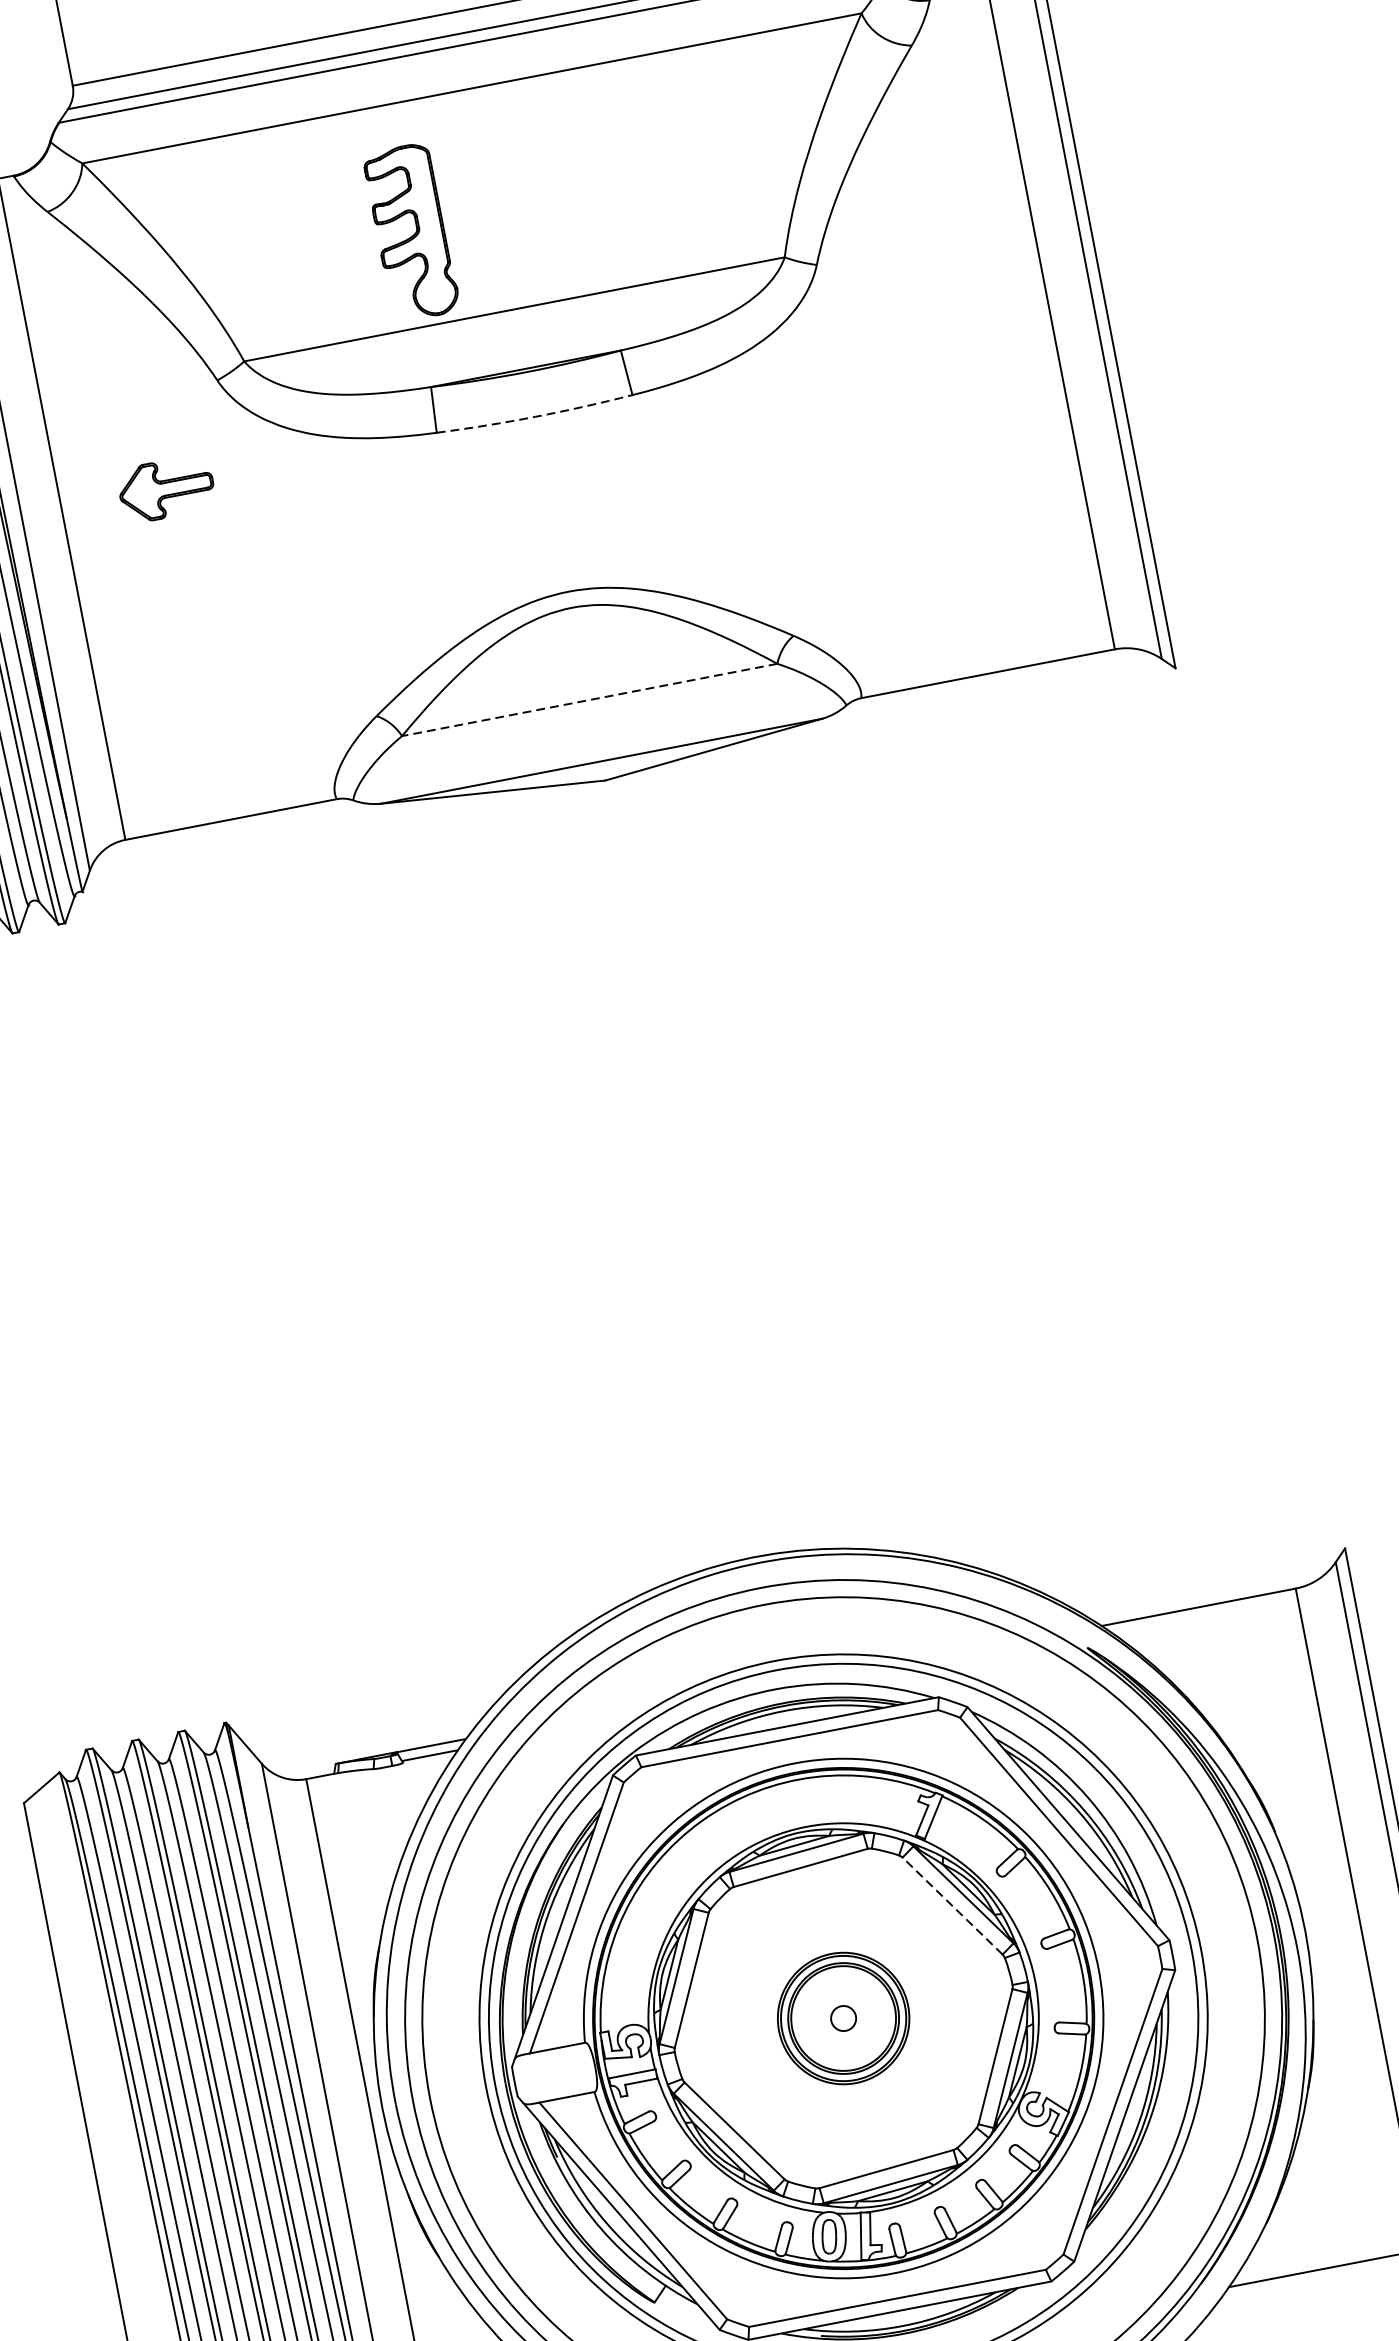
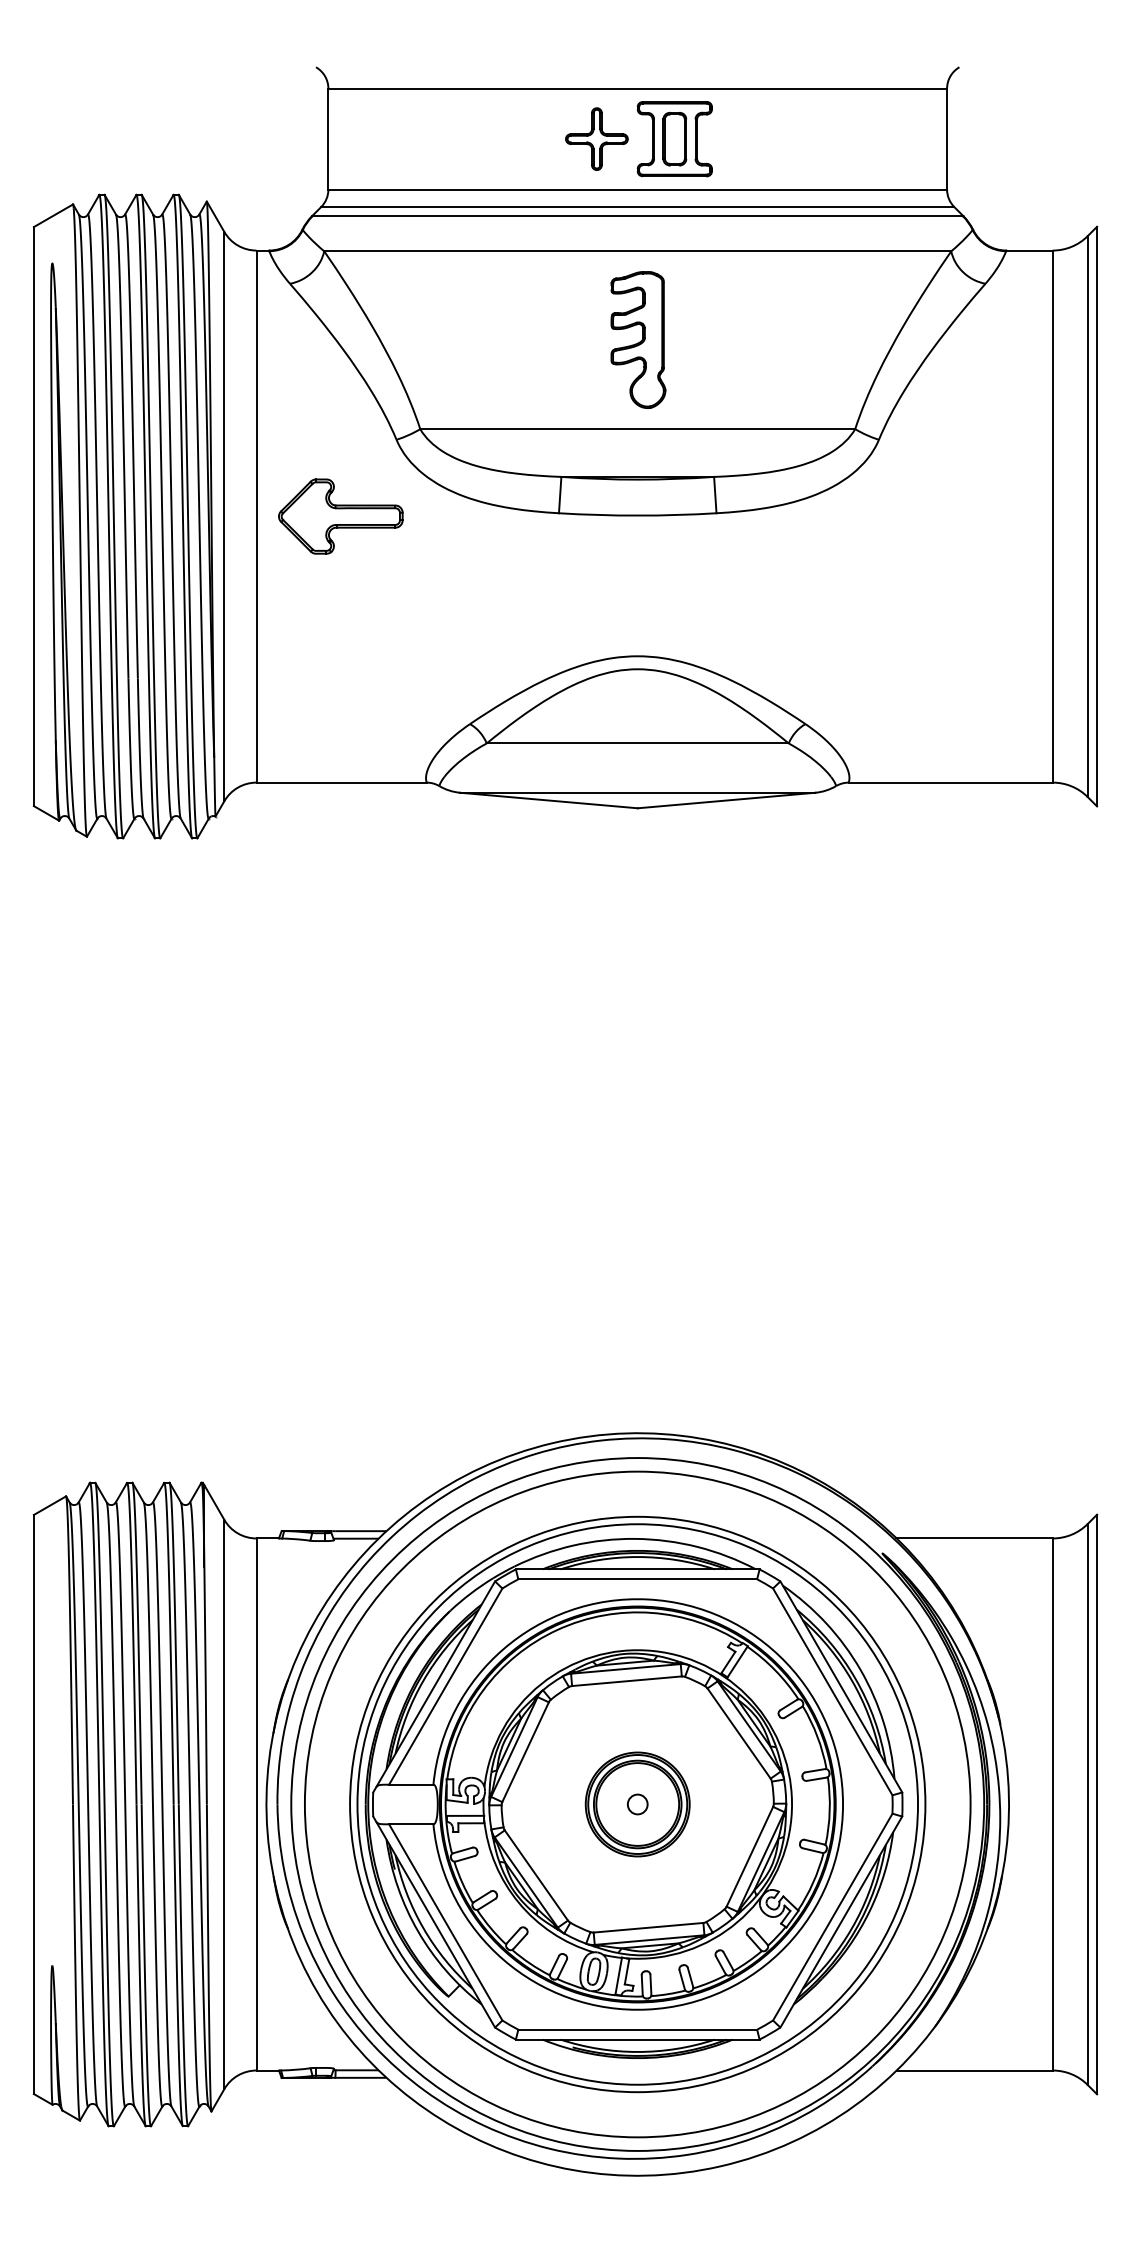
part: (411, 231) -> (638, 339), moved
arc: (534, 416) -> (637, 515), dashed -> solid
part: (166, 489) -> (340, 516), size x1.67
line: (589, 700) -> (637, 743), dashed -> solid
line: (951, 1906) -> (738, 1733), dashed -> solid

